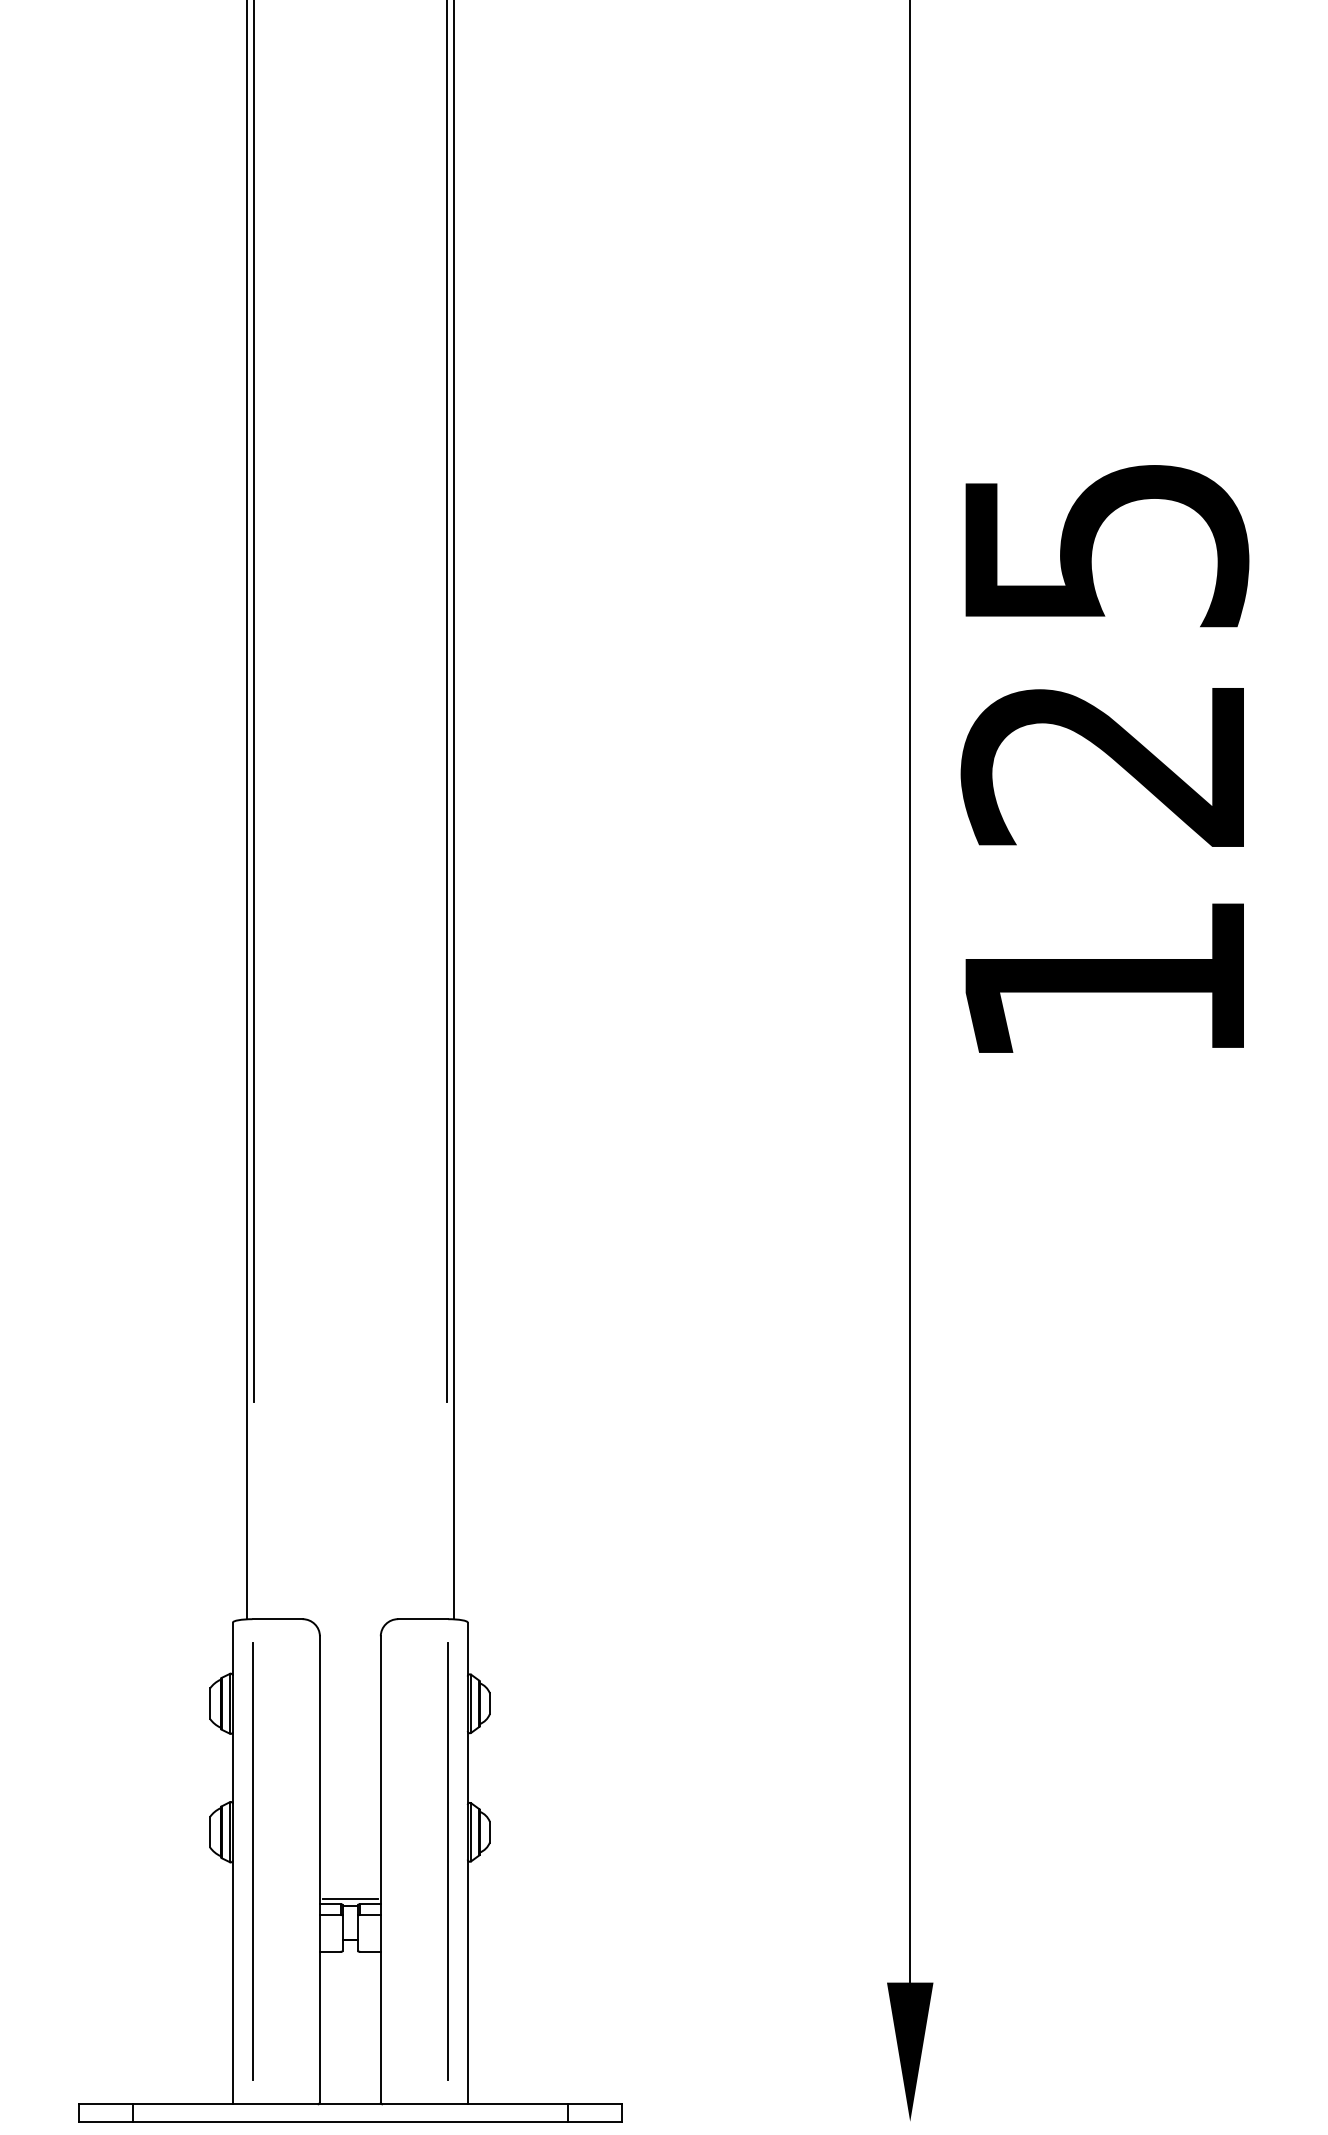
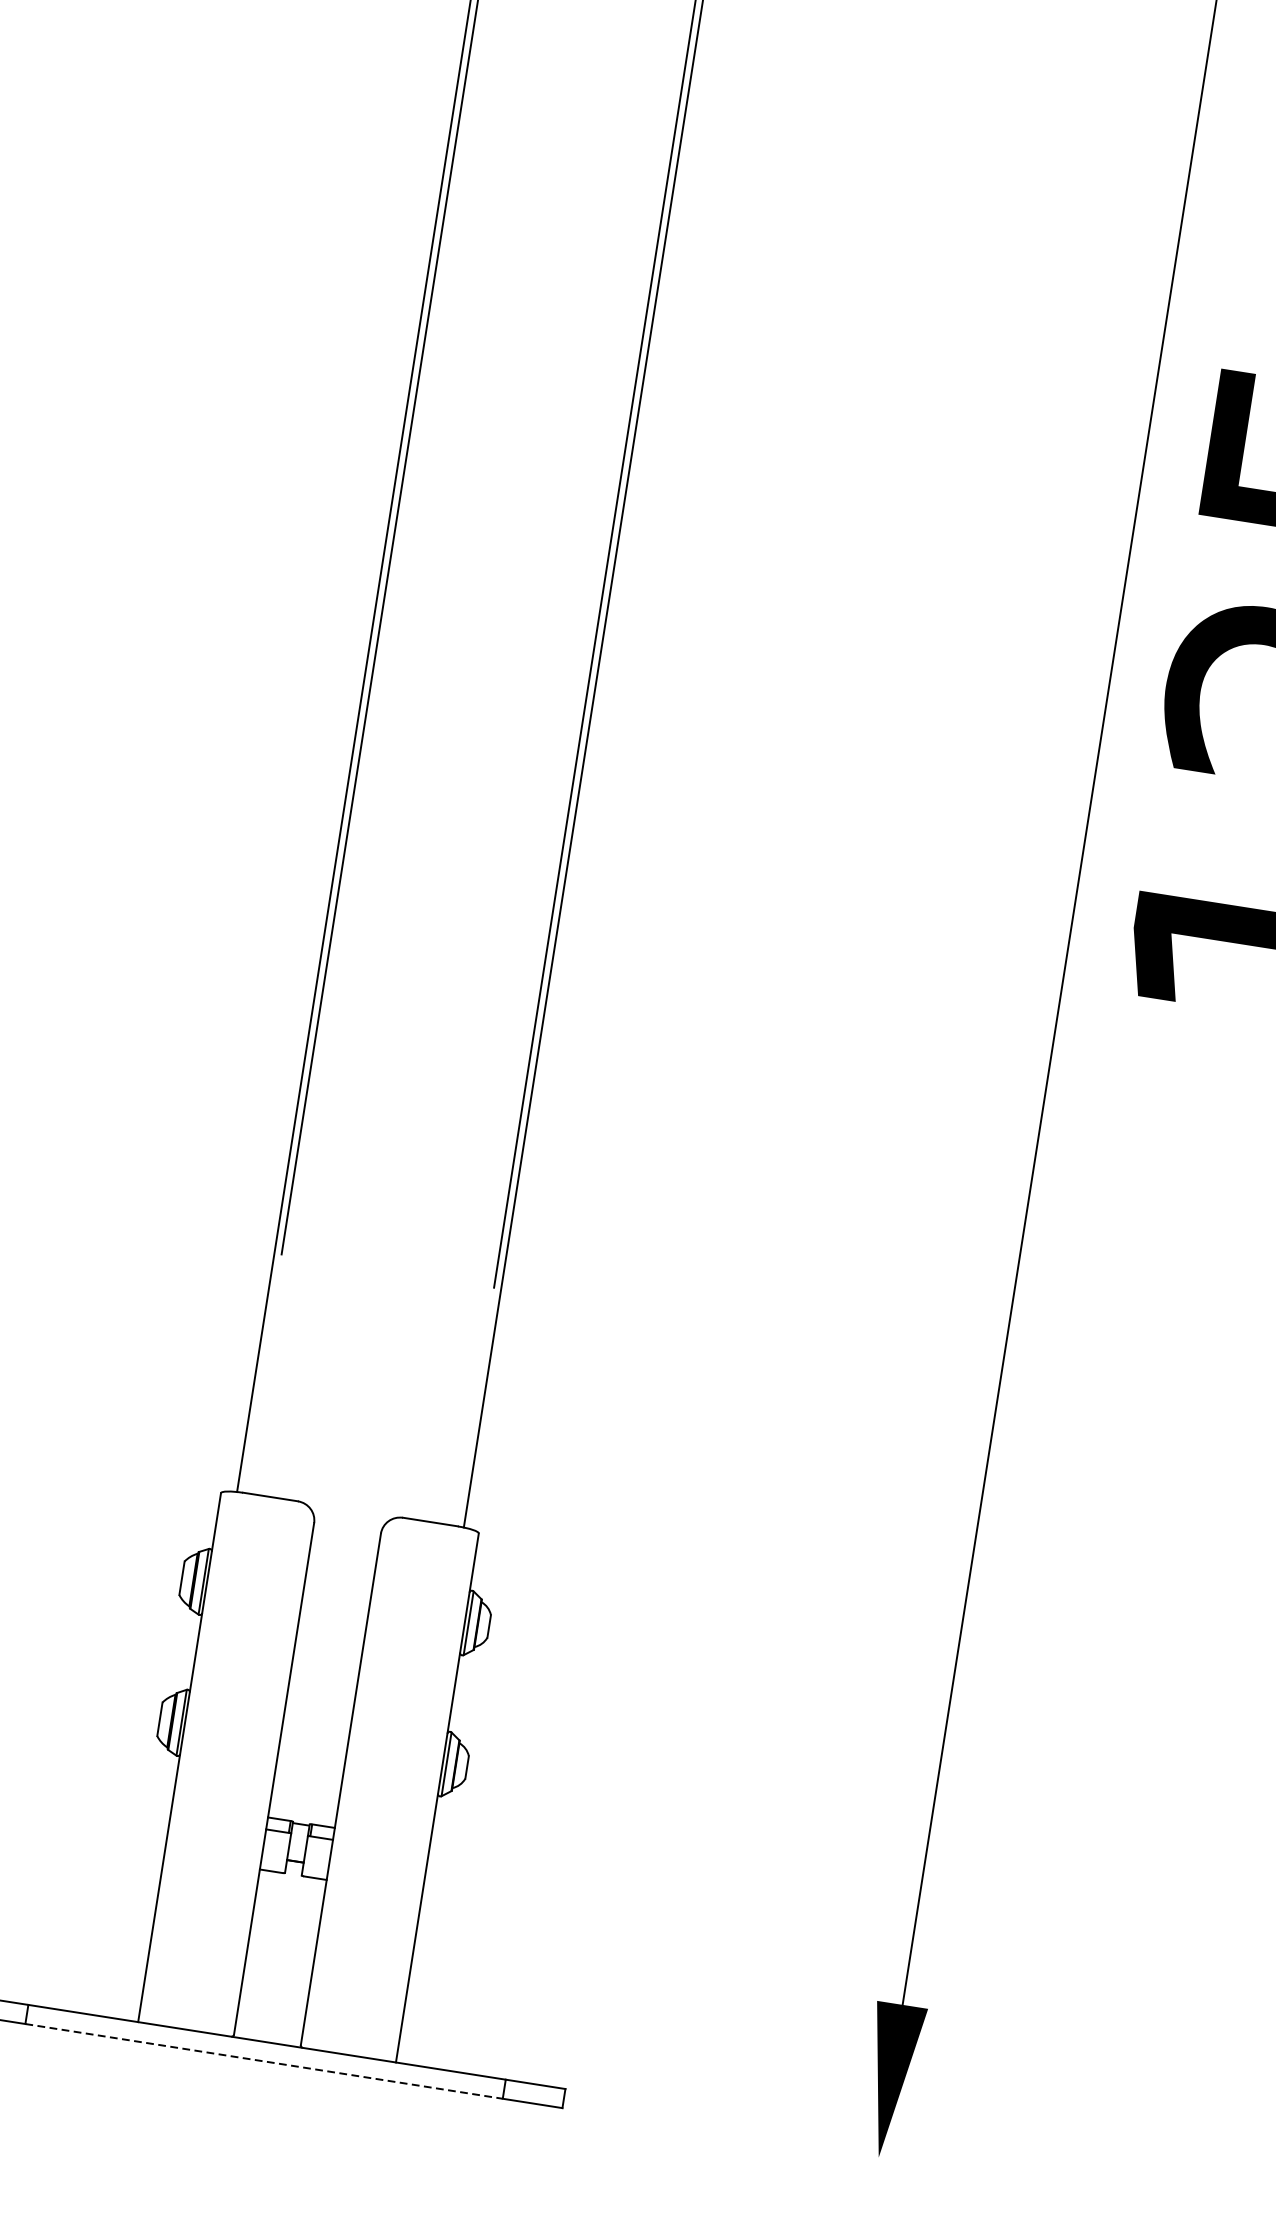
line: (252, 1861) -> (201, 1758), removed
line: (448, 1861) -> (416, 1792), removed
line: (349, 1898) -> (301, 1816), removed
line: (350, 2121) -> (264, 2061), solid -> dashed

